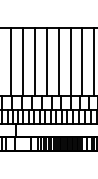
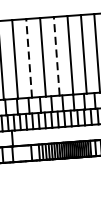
line: (34, 61) -> (28, 57), solid -> dashed
line: (58, 61) -> (56, 55), solid -> dashed

